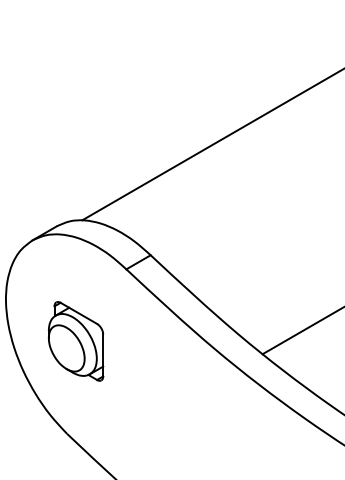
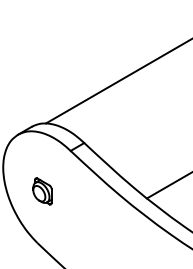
part: (76, 341) -> (42, 191), size x0.6

